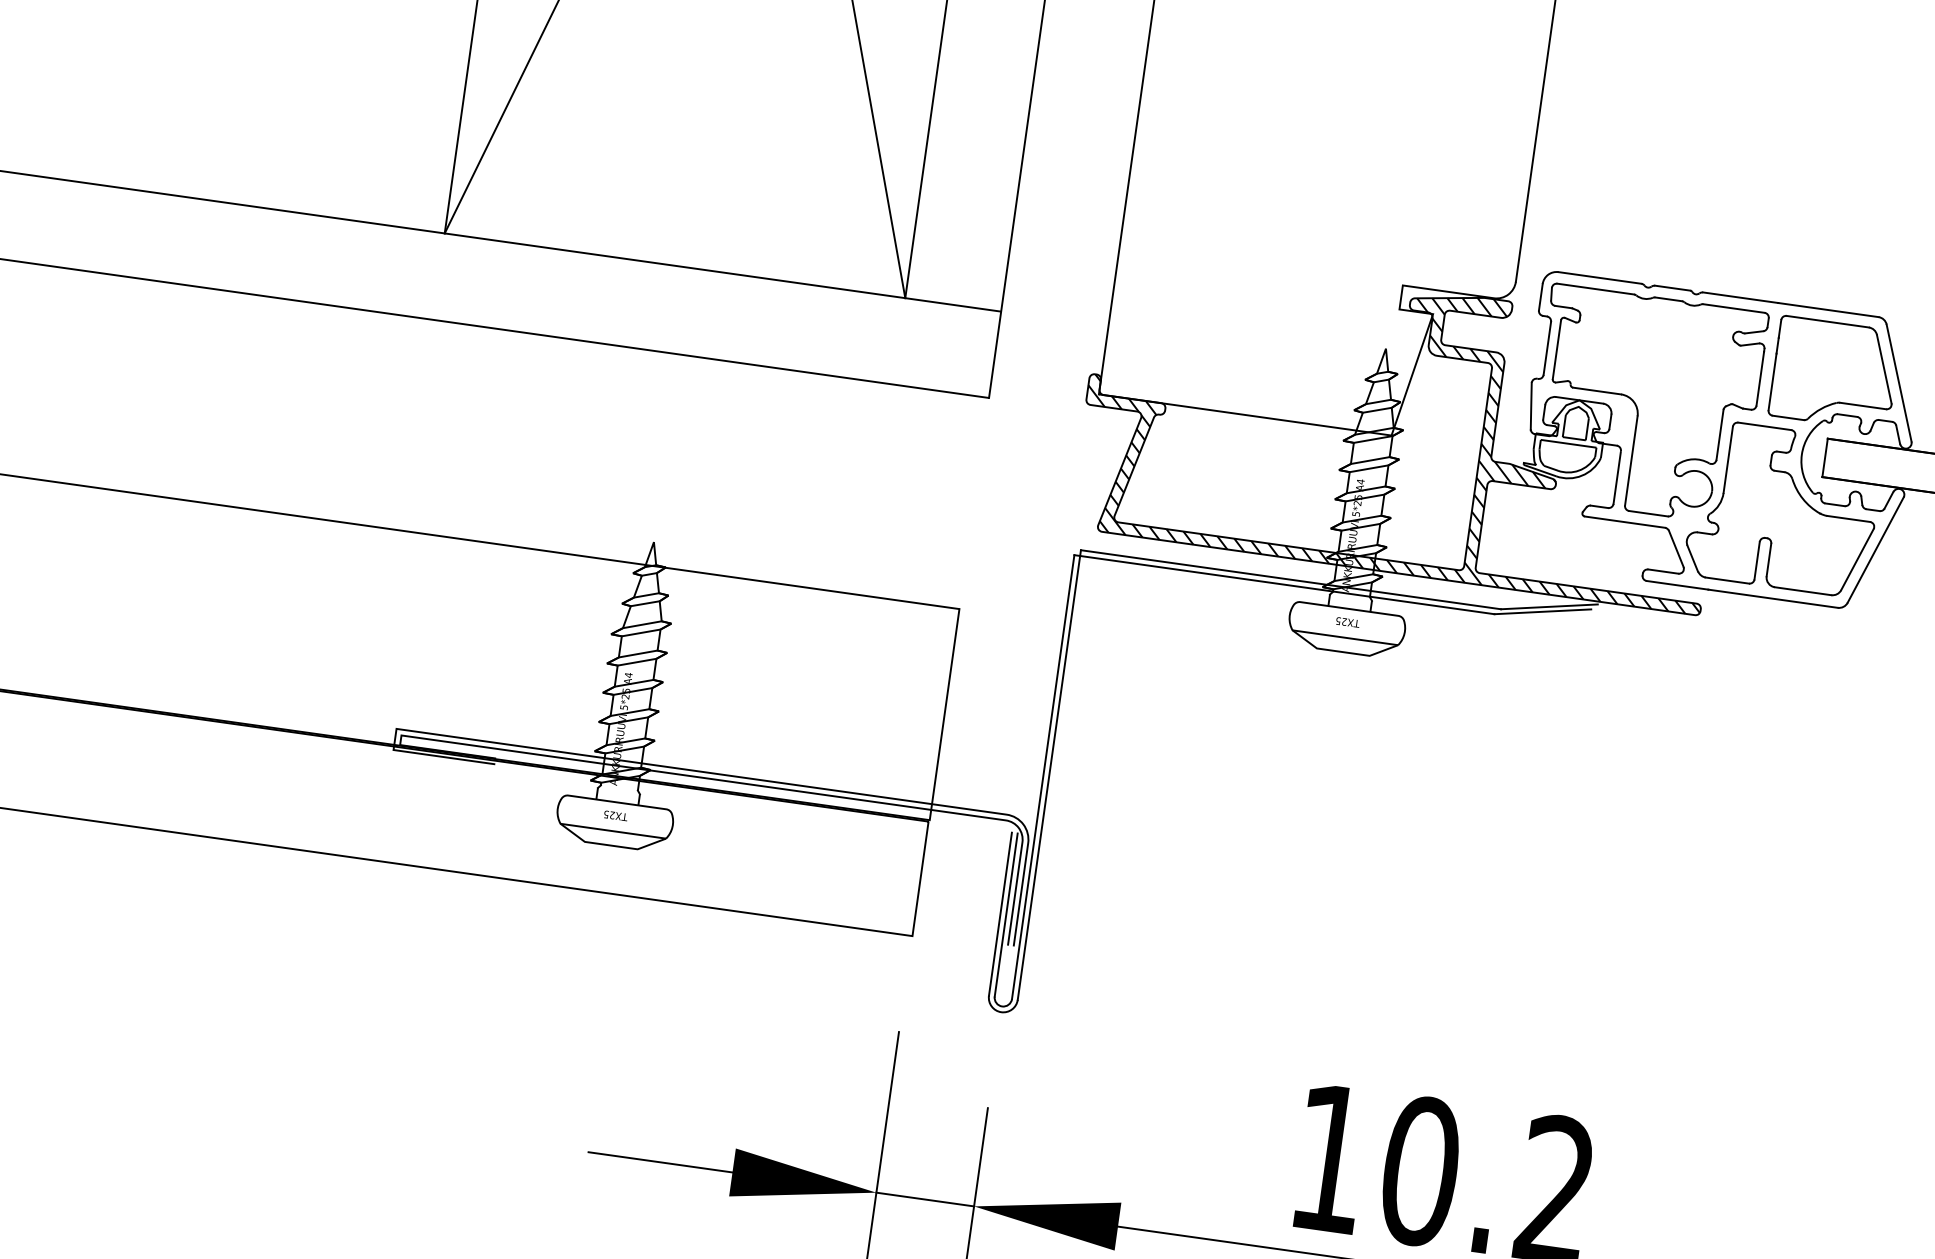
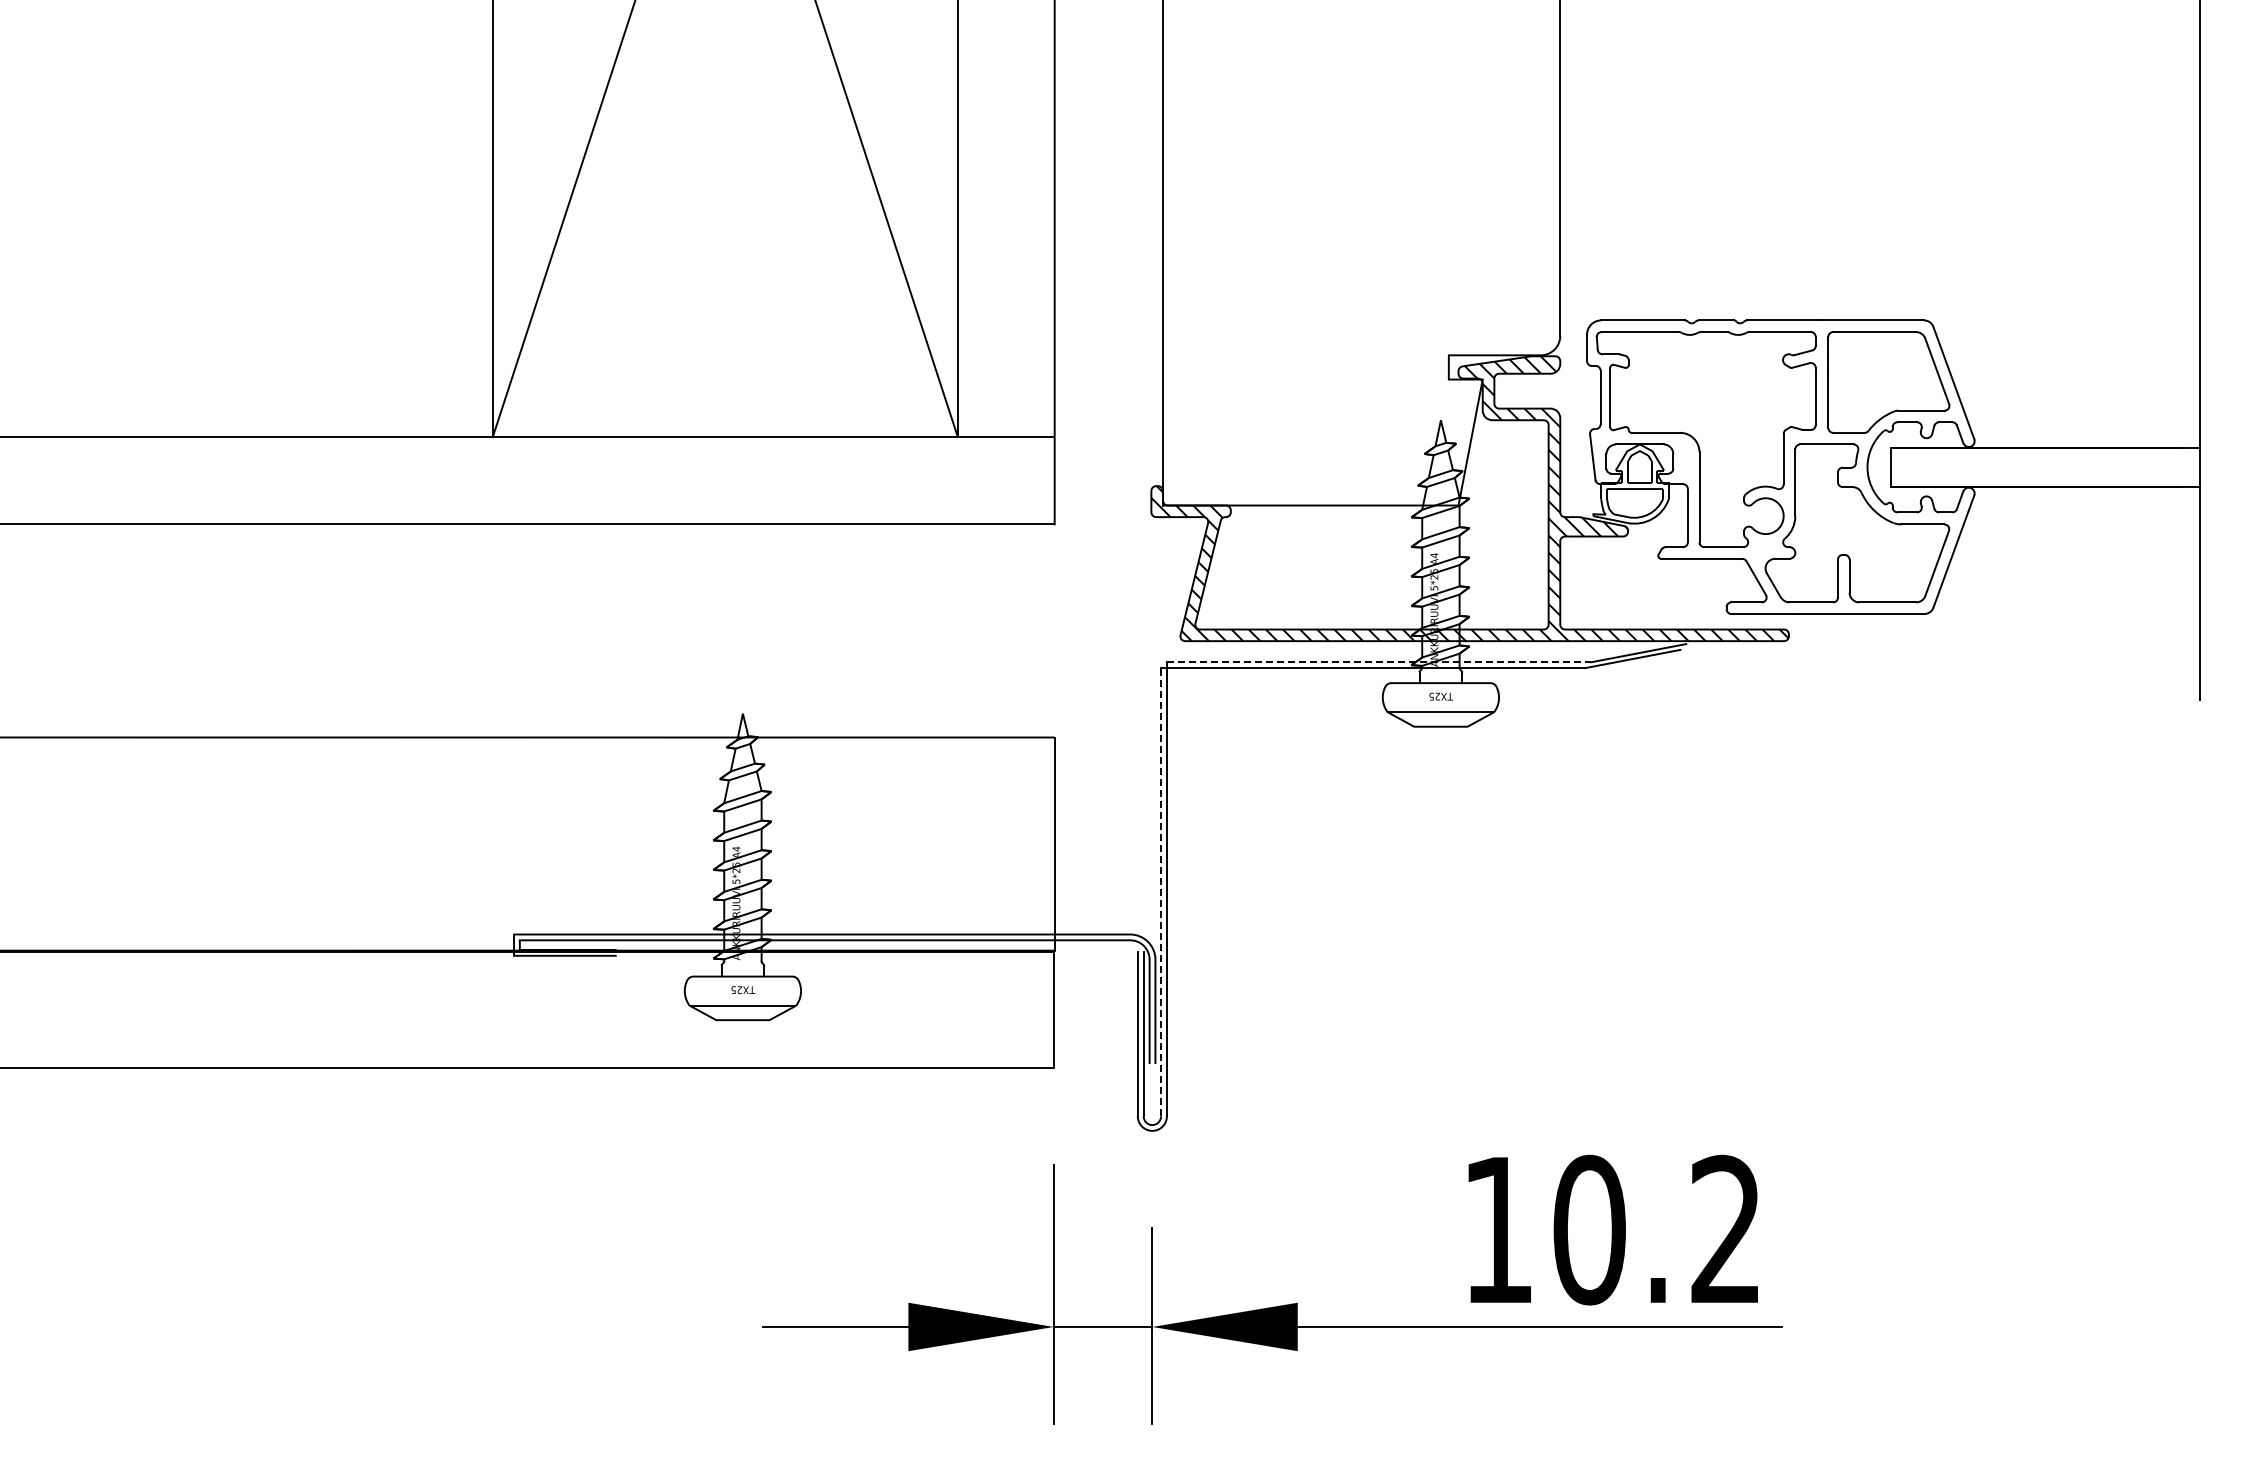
line: (1291, 580) -> (1379, 662), solid -> dashed
line: (1043, 776) -> (1161, 891), solid -> dashed

